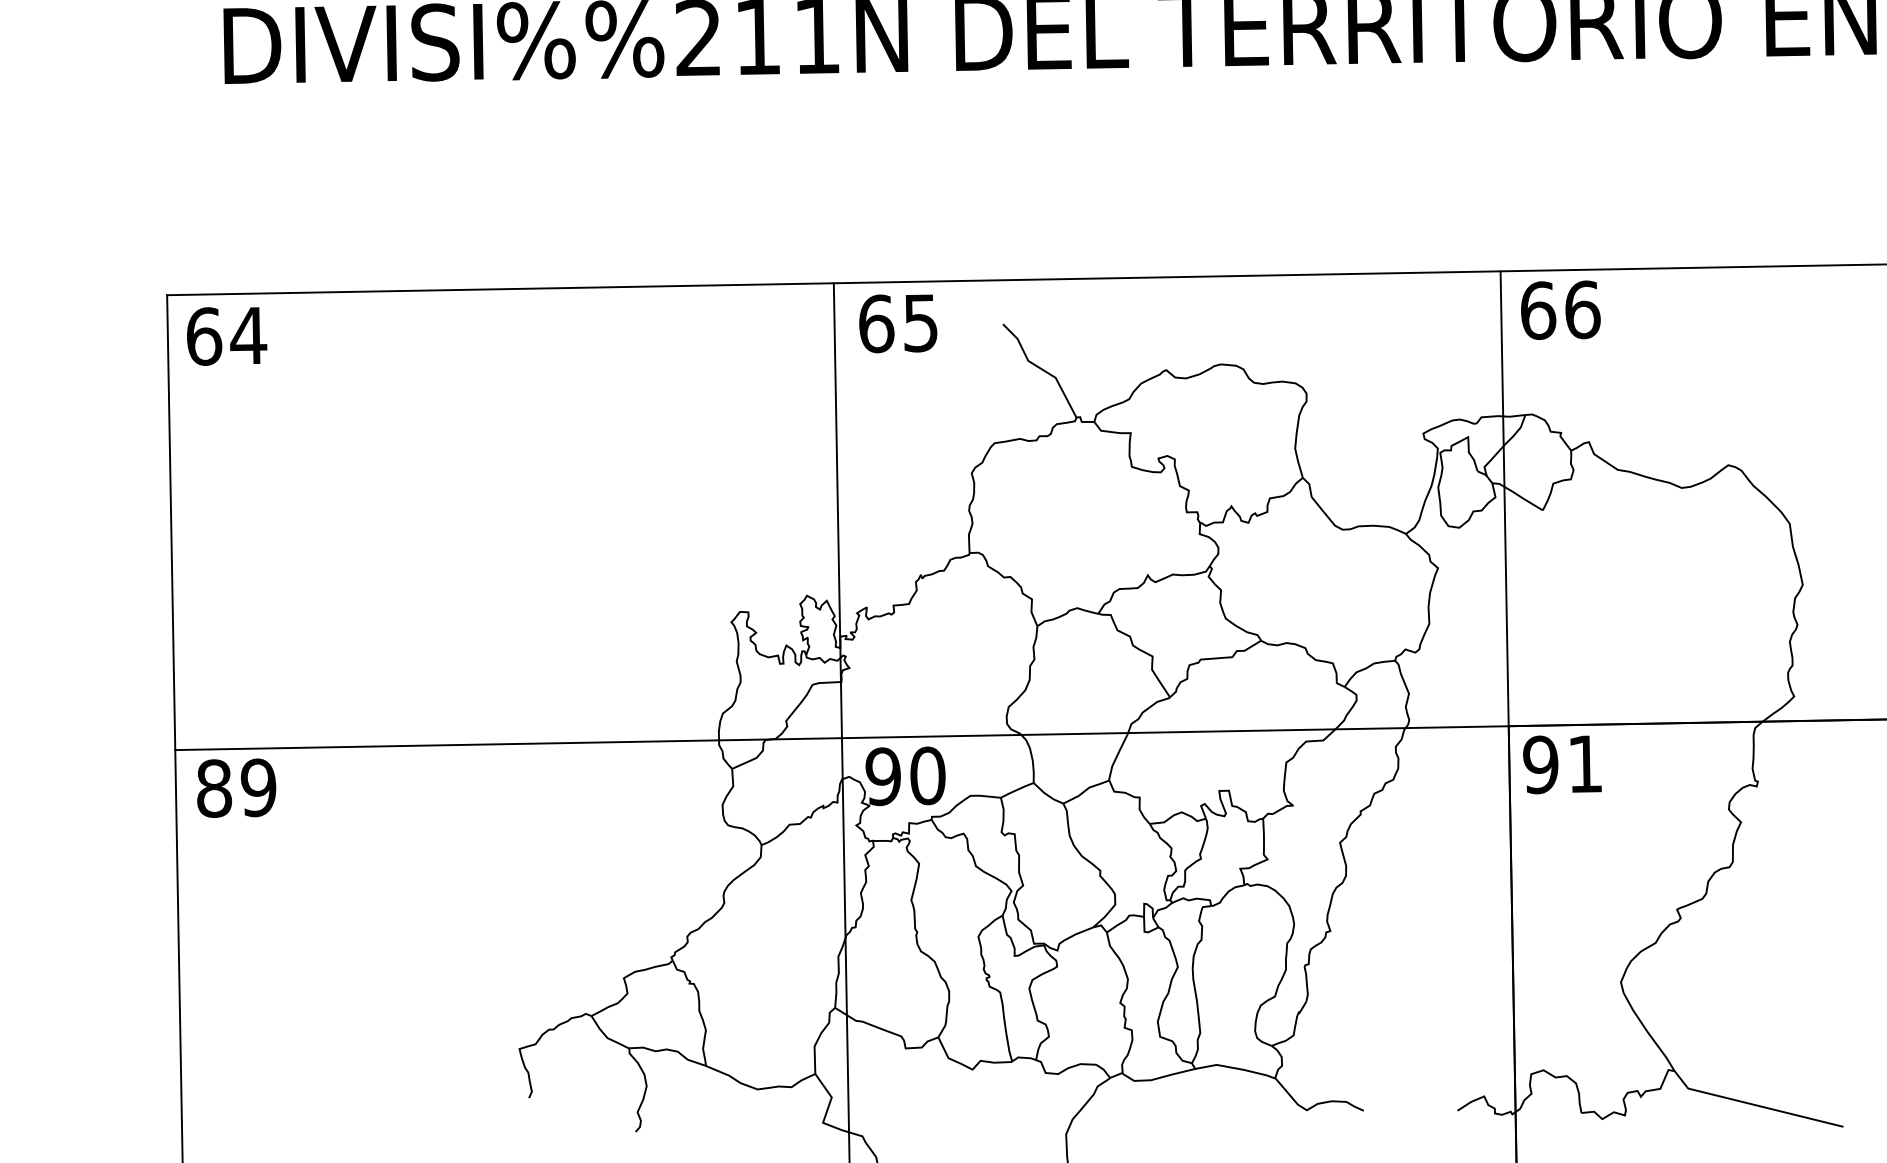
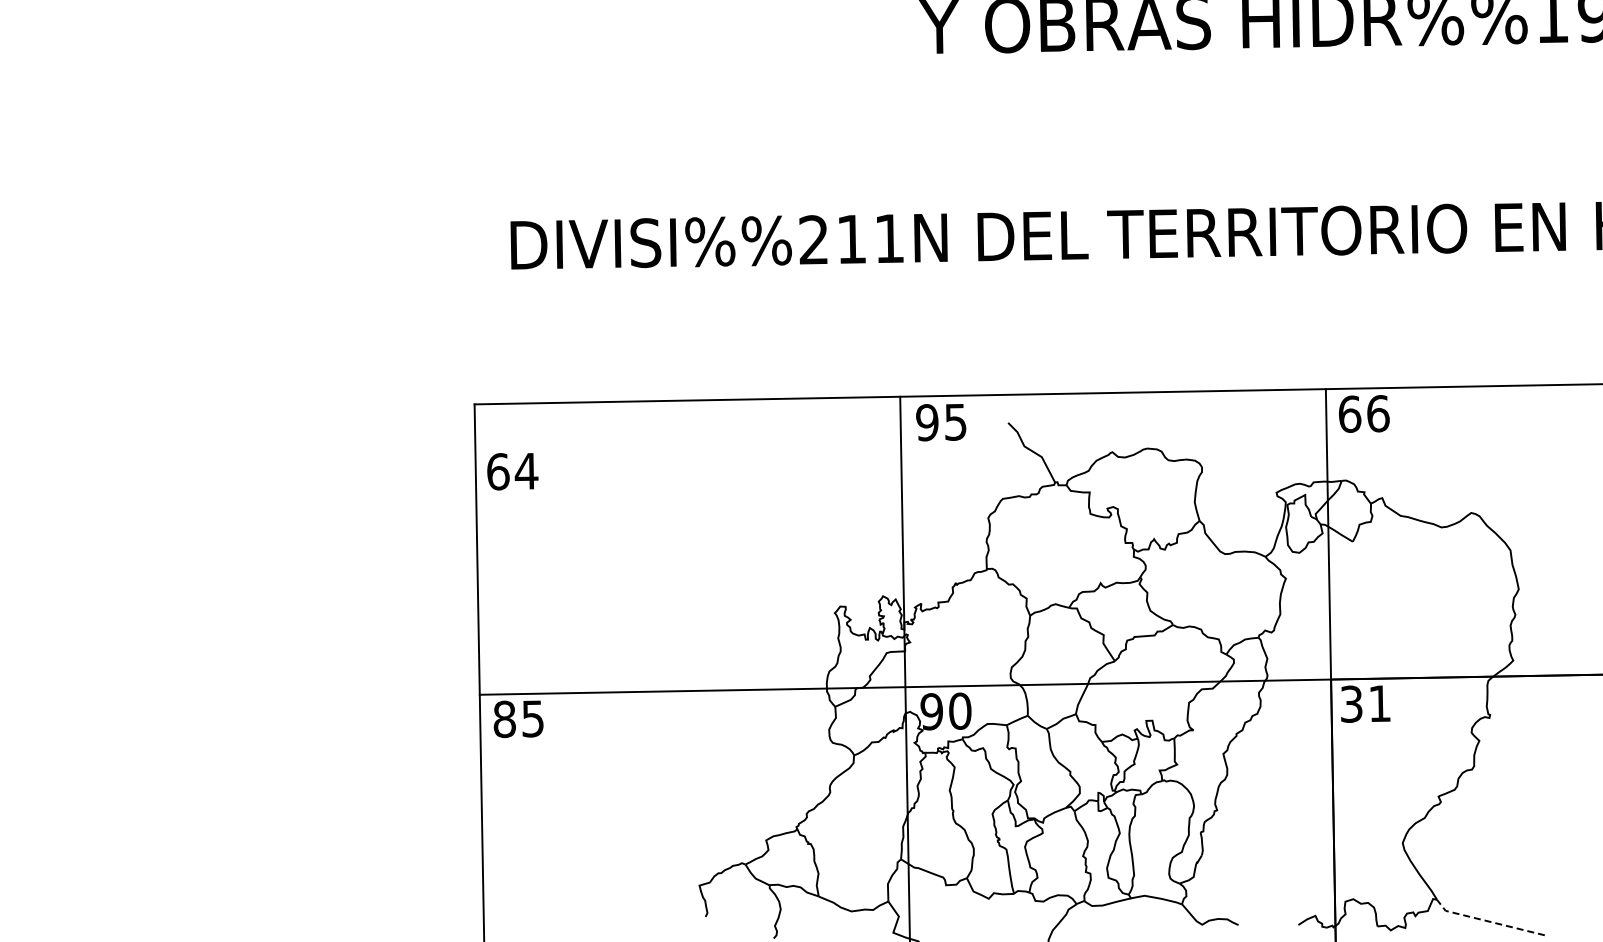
text: (876, 323) -> (927, 422), 65 -> 95
text: (226, 336) -> (512, 471), moved
text: (1540, 763) -> (1351, 703), 91 -> 31
text: (257, 787) -> (532, 718), 89 -> 85
line: (1753, 1105) -> (1487, 921), solid -> dashed

